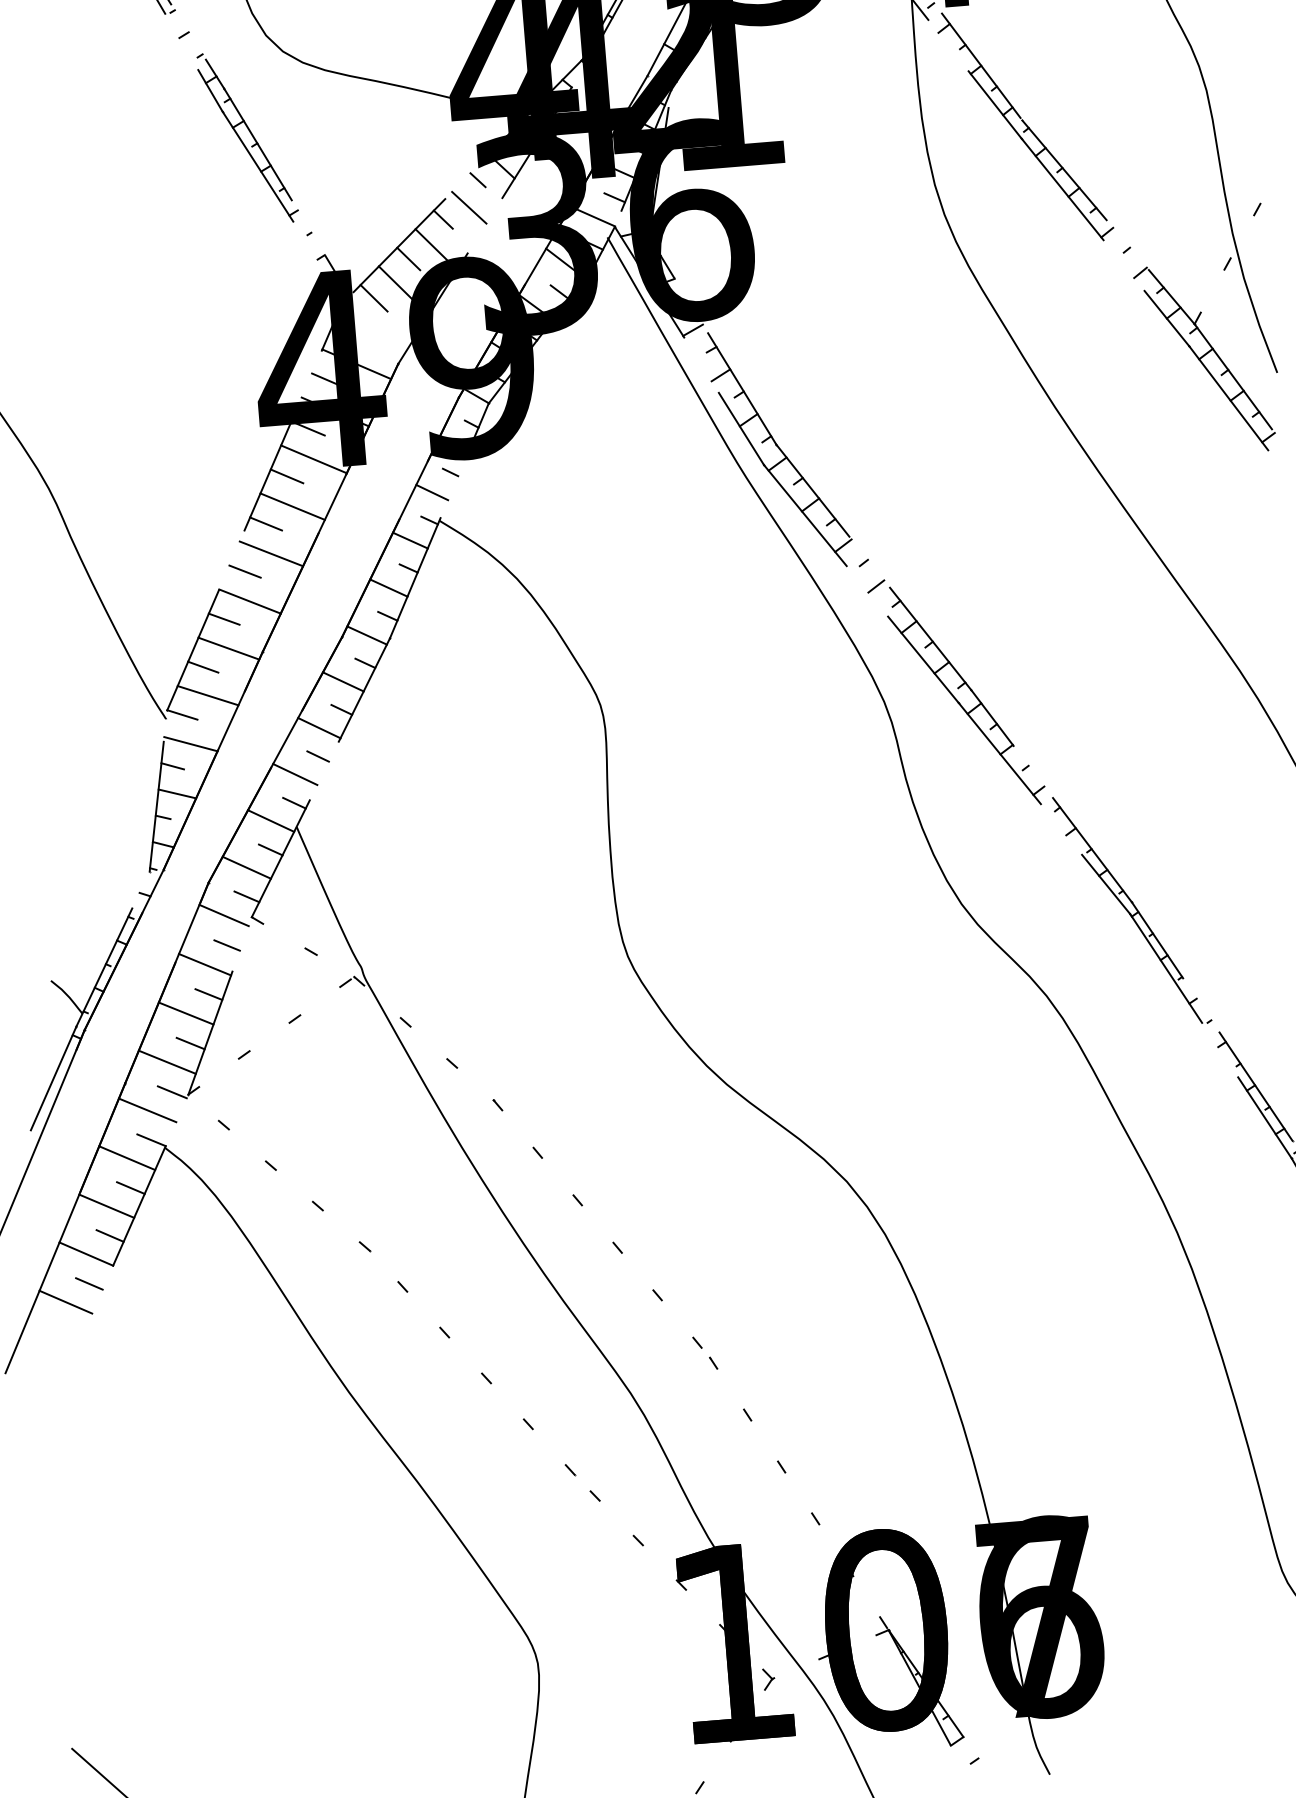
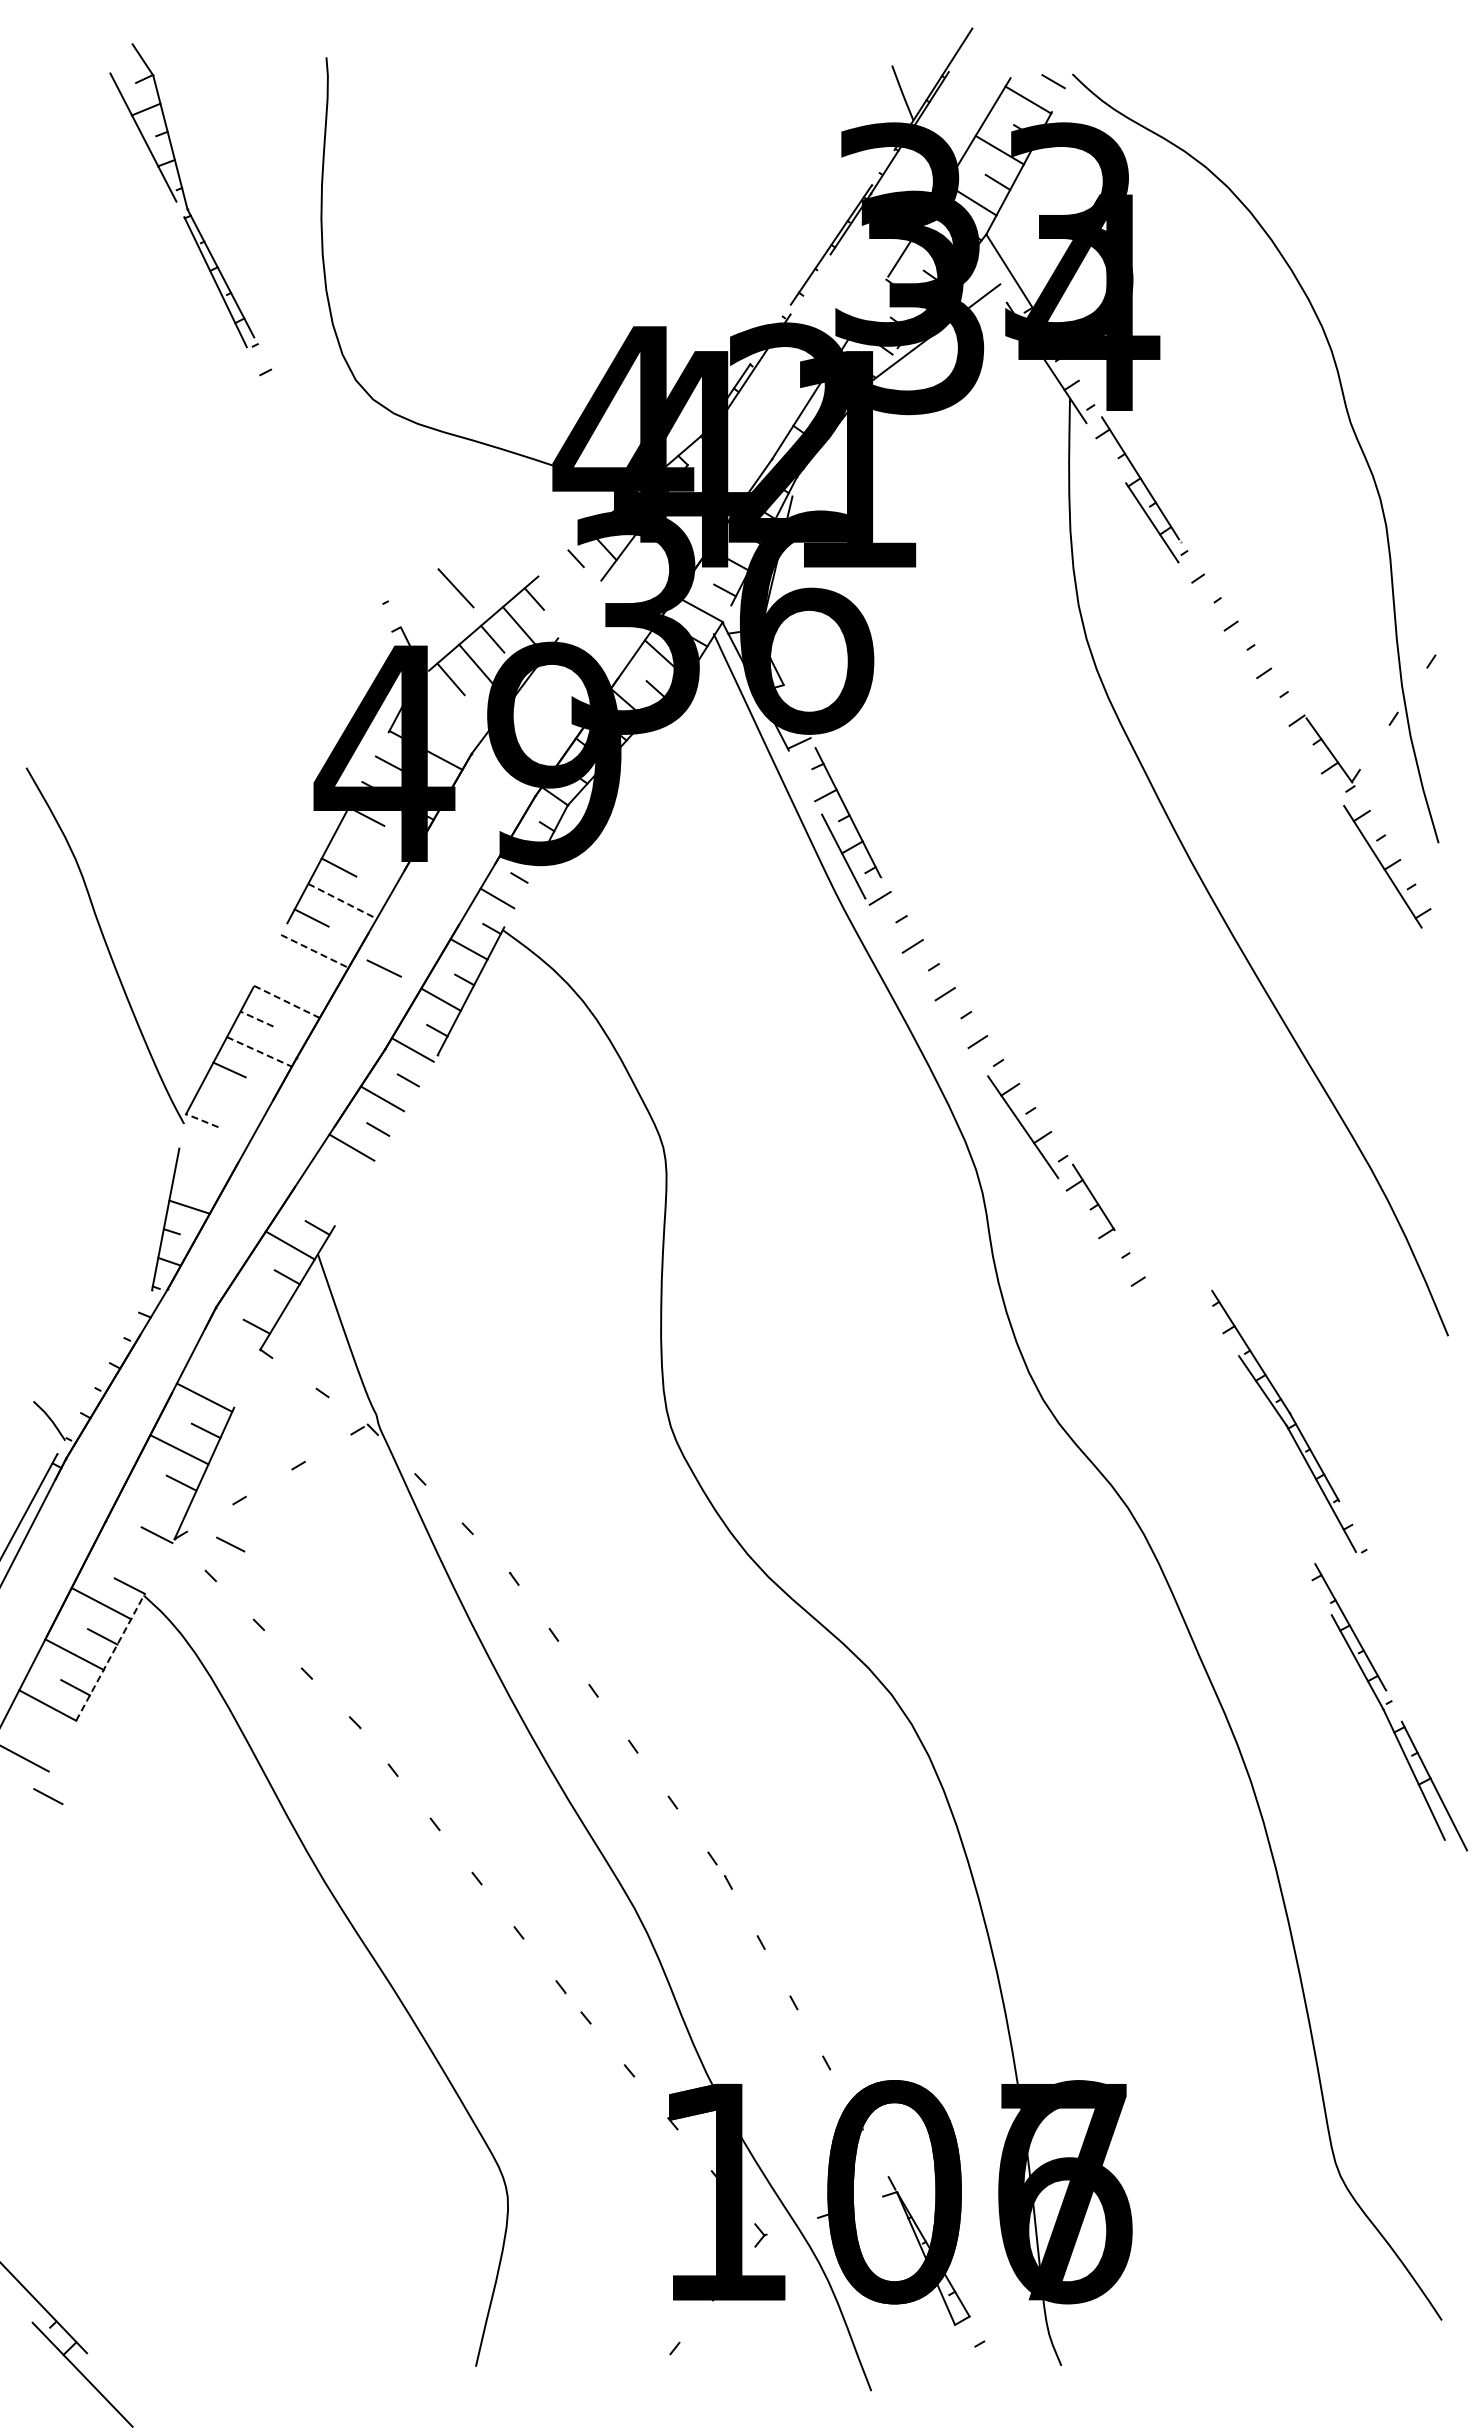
part: (247, 138) -> (326, 491), removed
line: (1064, 169) -> (1222, 600), removed
line: (1062, 189) -> (1218, 621), removed
line: (468, 208) -> (455, 588), moved
line: (1166, 318) -> (1321, 773), removed
line: (1233, 376) -> (1389, 843), removed
line: (314, 459) -> (370, 851), removed
line: (812, 490) -> (916, 930), removed
line: (293, 506) -> (343, 901), solid -> dashed
line: (805, 515) -> (906, 957), removed
line: (272, 553) -> (315, 951), solid -> dashed
line: (244, 571) -> (383, 968), moved
line: (250, 601) -> (287, 1001), solid -> dashed
line: (223, 618) -> (256, 1018), solid -> dashed
line: (930, 638) -> (1032, 1104), removed
line: (228, 648) -> (259, 1051), solid -> dashed
line: (364, 689) -> (404, 1109), removed
line: (207, 695) -> (231, 1101), removed
line: (181, 714) -> (201, 1120), solid -> dashed
line: (190, 744) -> (208, 1153), removed
line: (999, 752) -> (1098, 1236), removed
line: (317, 756) -> (347, 1178), removed
line: (172, 765) -> (186, 1175), removed
line: (294, 774) -> (320, 1196), removed
line: (246, 867) -> (258, 1294), removed
part: (1132, 910) -> (1289, 1421), moved
line: (223, 915) -> (229, 1345), removed
line: (226, 945) -> (230, 1544), moved
line: (104, 967) -> (93, 1391), removed
line: (166, 1062) -> (153, 1501), removed
line: (146, 1110) -> (127, 1552), removed
line: (139, 1205) -> (110, 1656), solid -> dashed
line: (89, 1283) -> (48, 1796), moved

